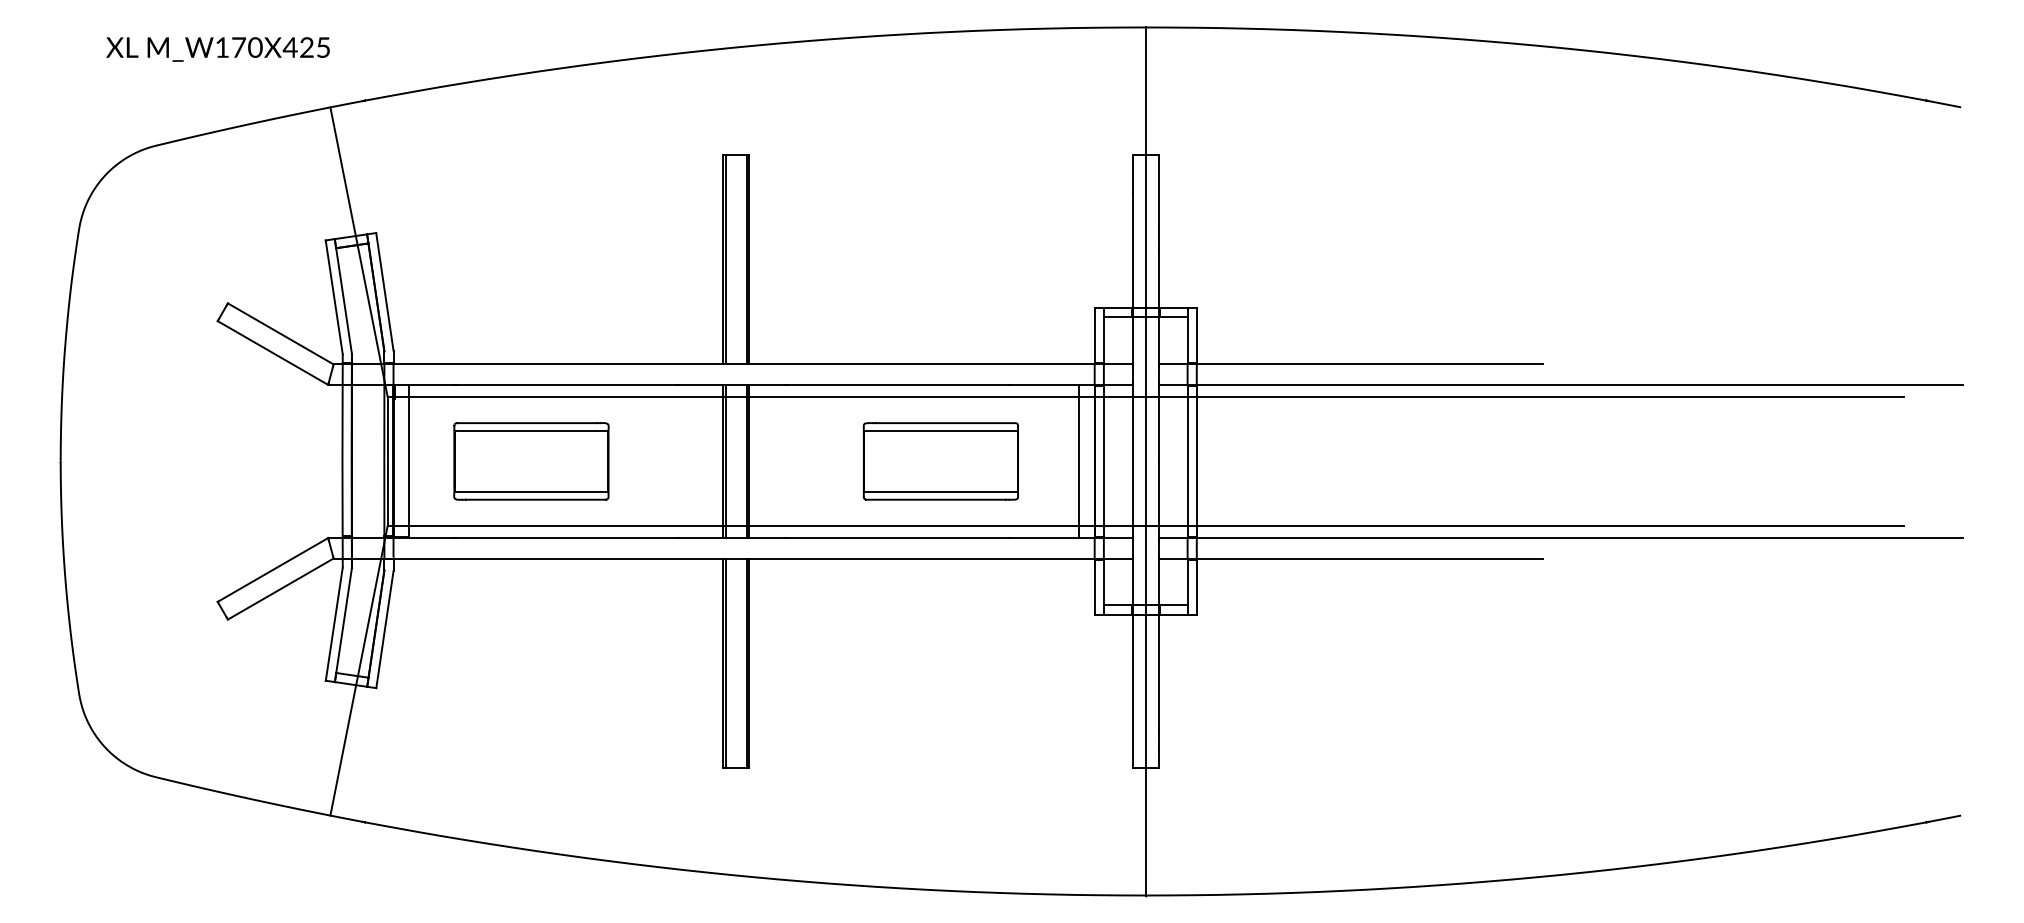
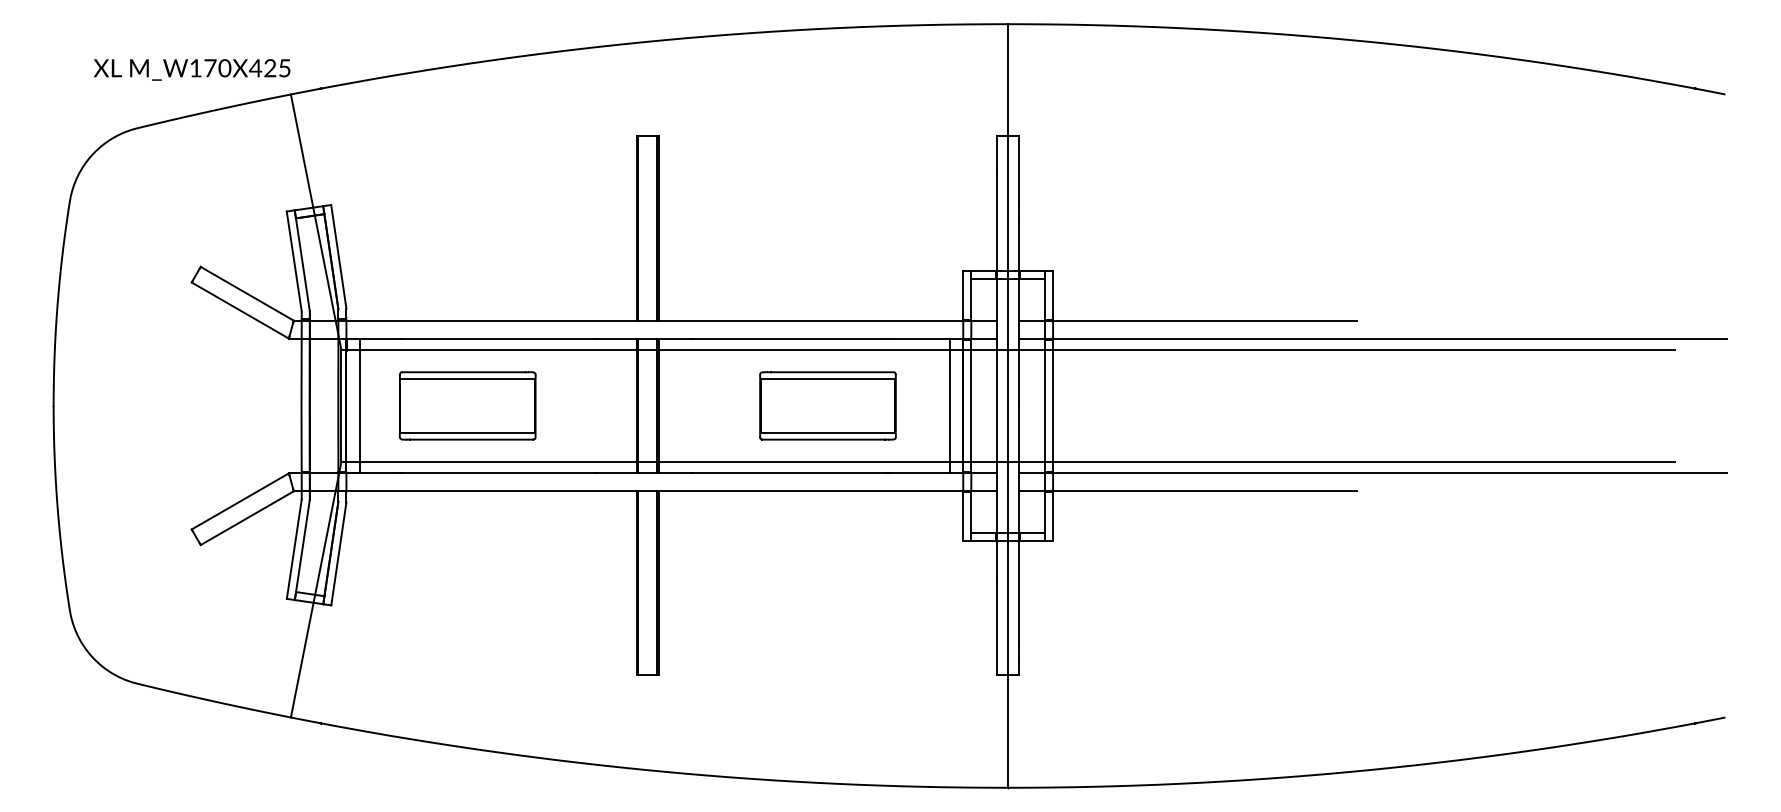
text: (217, 49) -> (191, 69), moved

